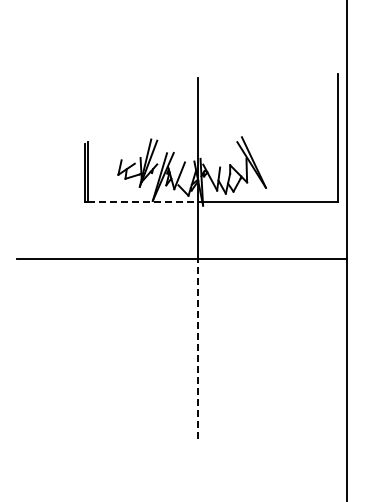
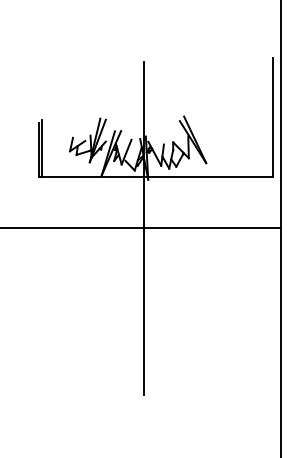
line: (145, 202) -> (95, 176), dashed -> solid
line: (198, 348) -> (143, 311), dashed -> solid

